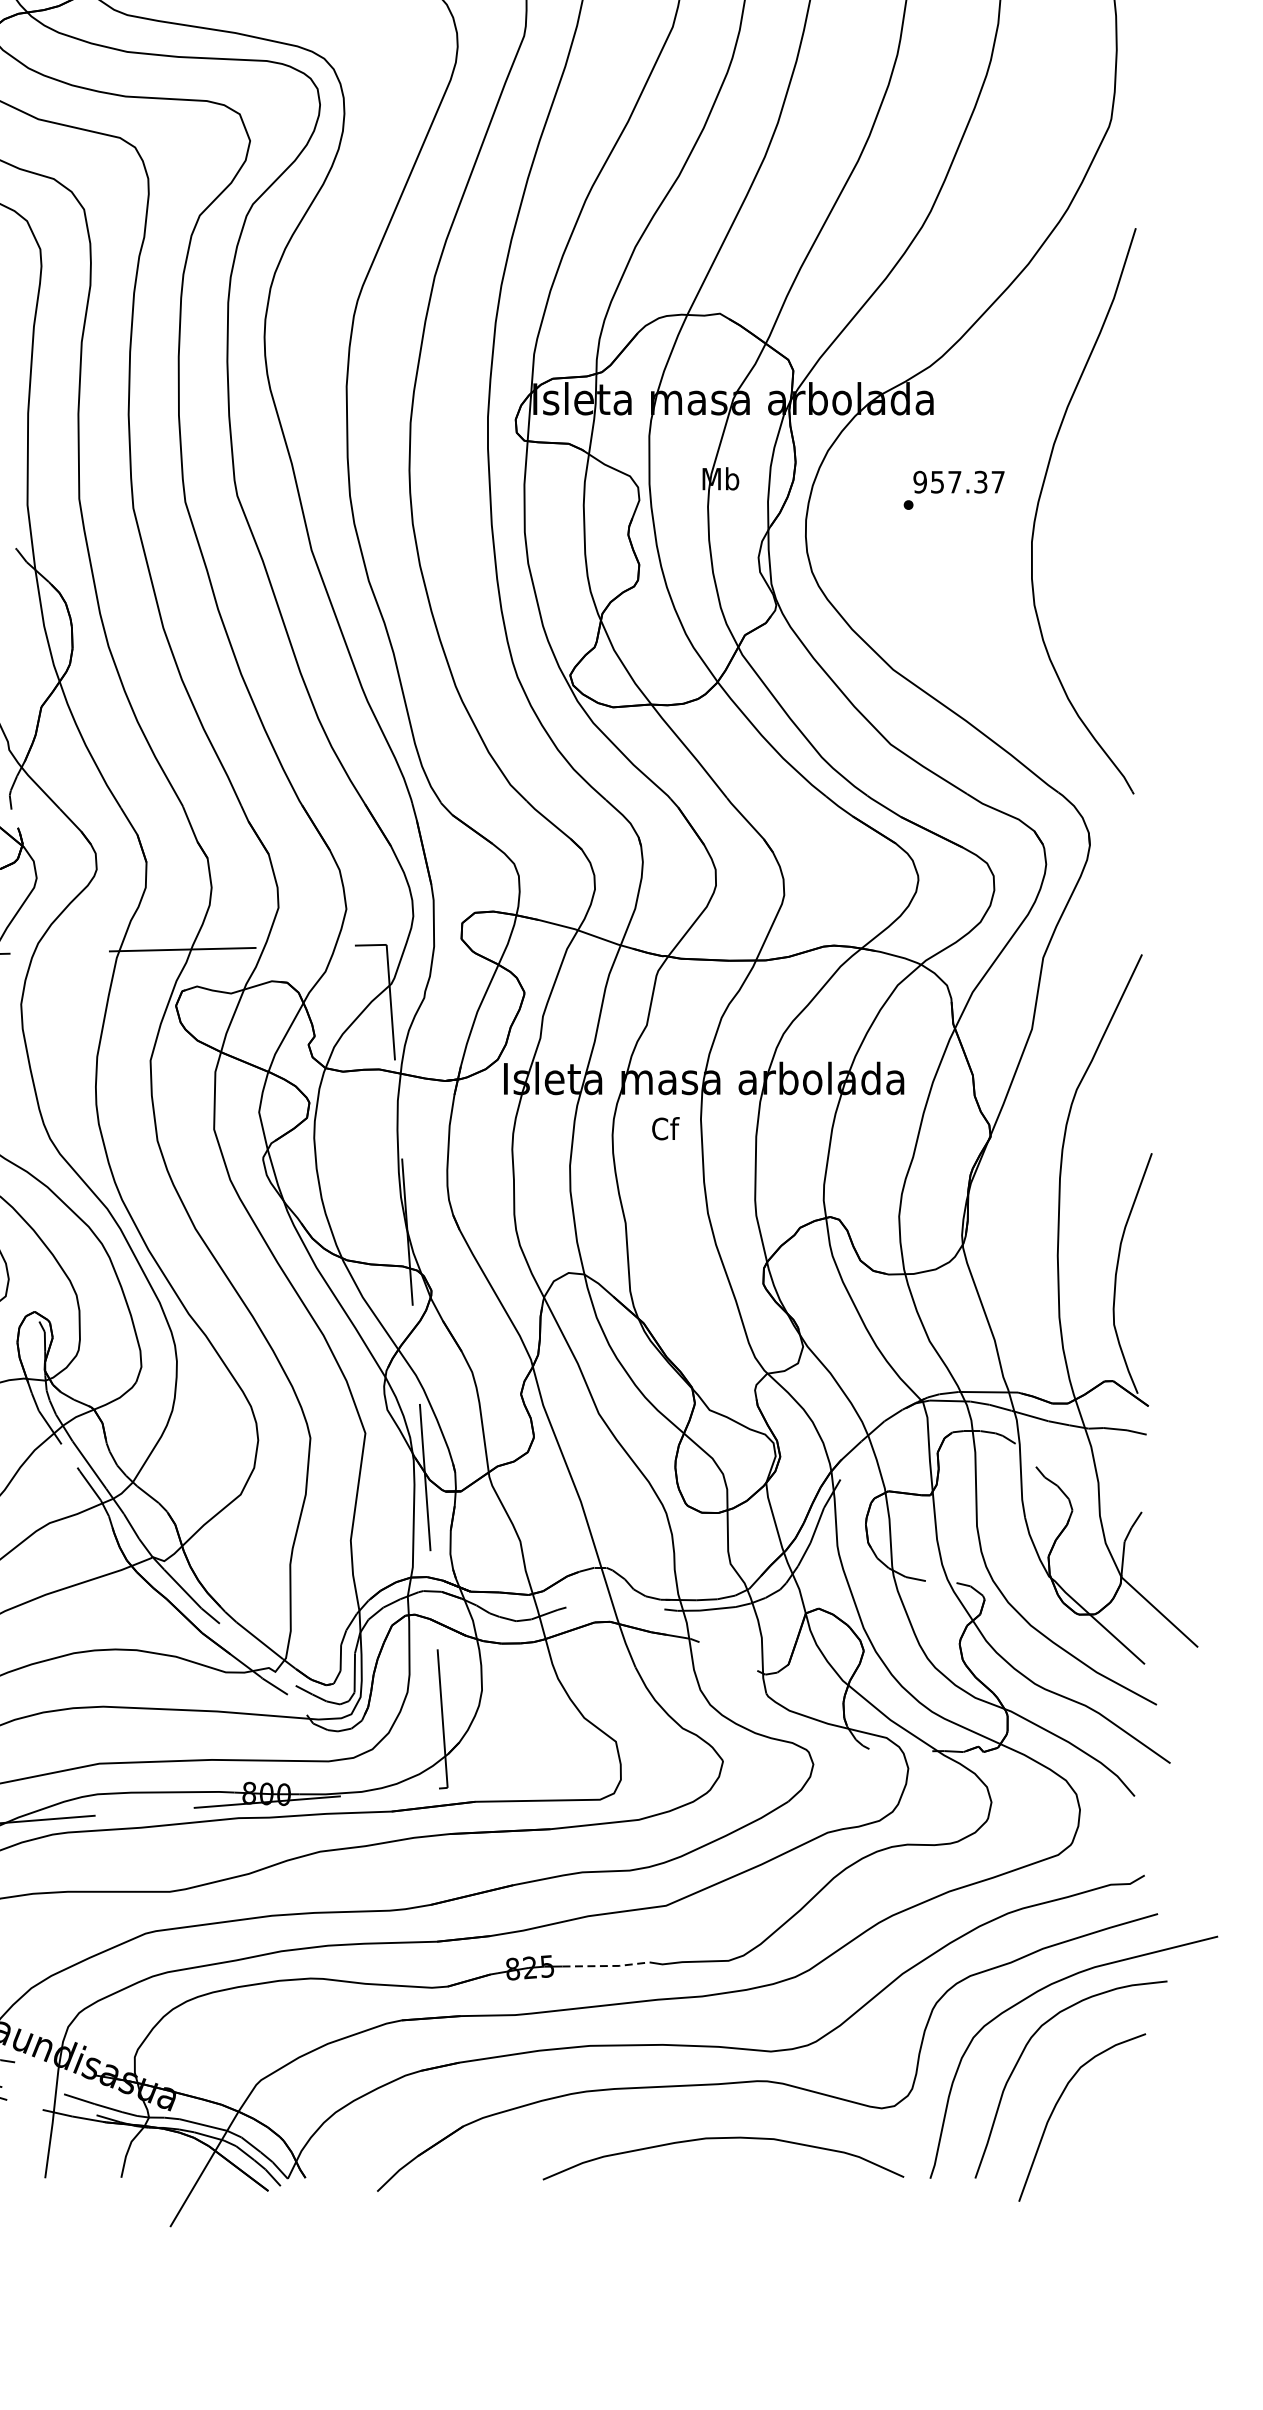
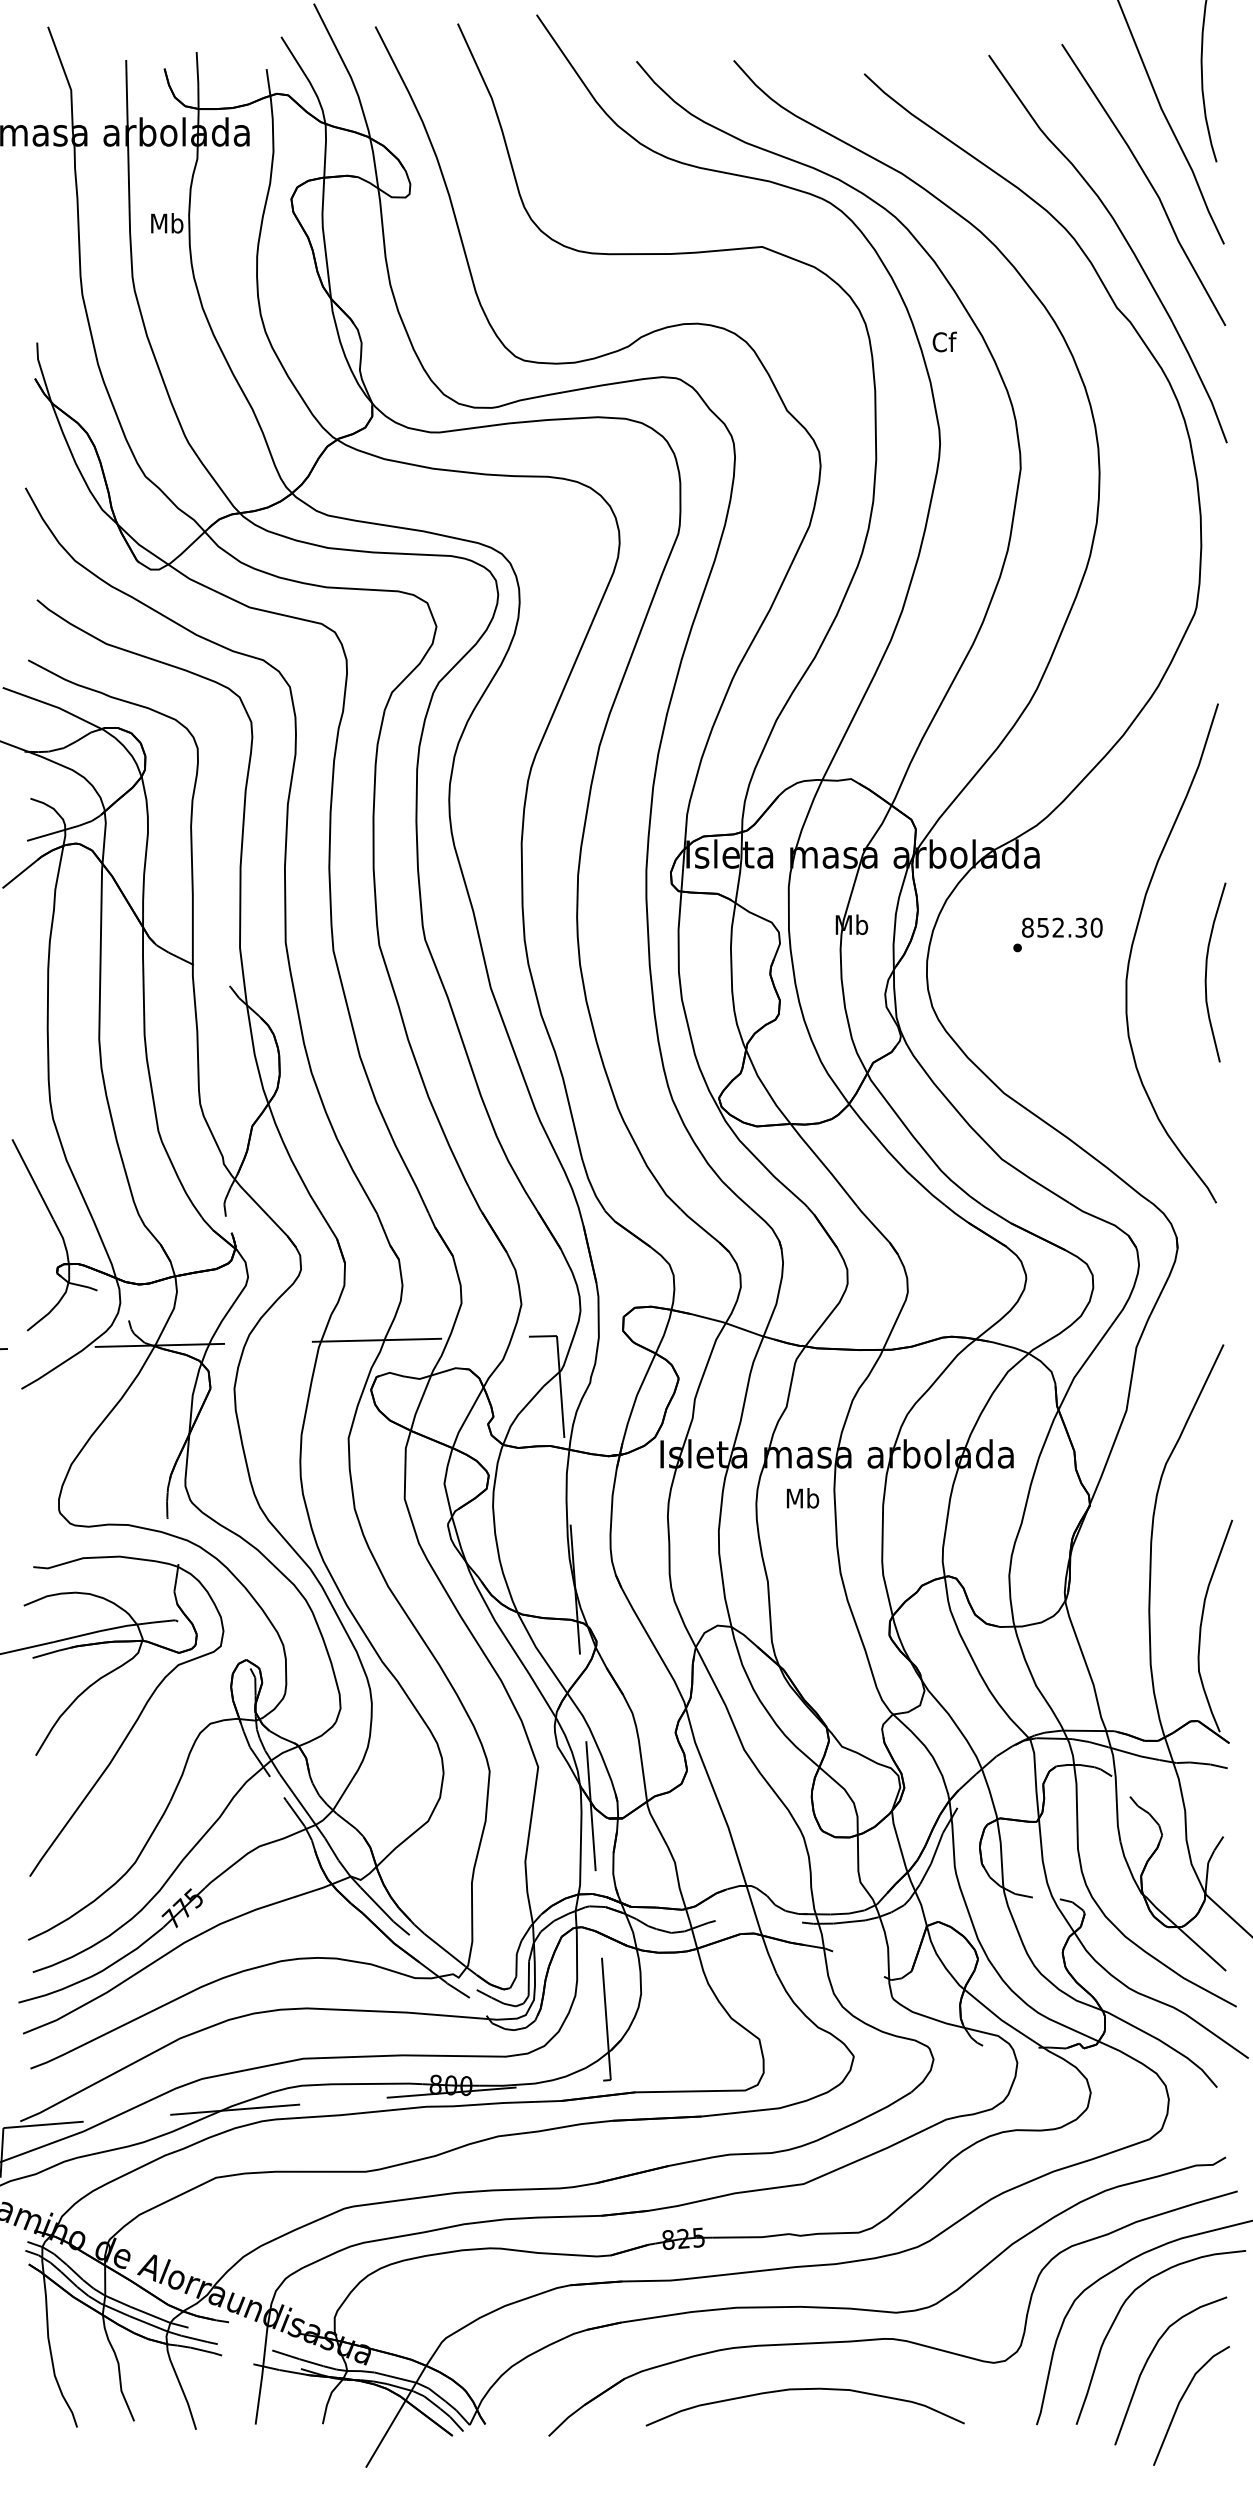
text: (958, 481) -> (1061, 927), 957.37 -> 852.30
curve: (1123, 530) -> (1207, 970), added
text: (664, 1128) -> (802, 1498), Cf -> Mb
line: (608, 1966) -> (752, 2237), dashed -> solid
curve: (718, 2139) -> (800, 2390), moved
line: (1095, 2149) -> (1182, 2399), added

